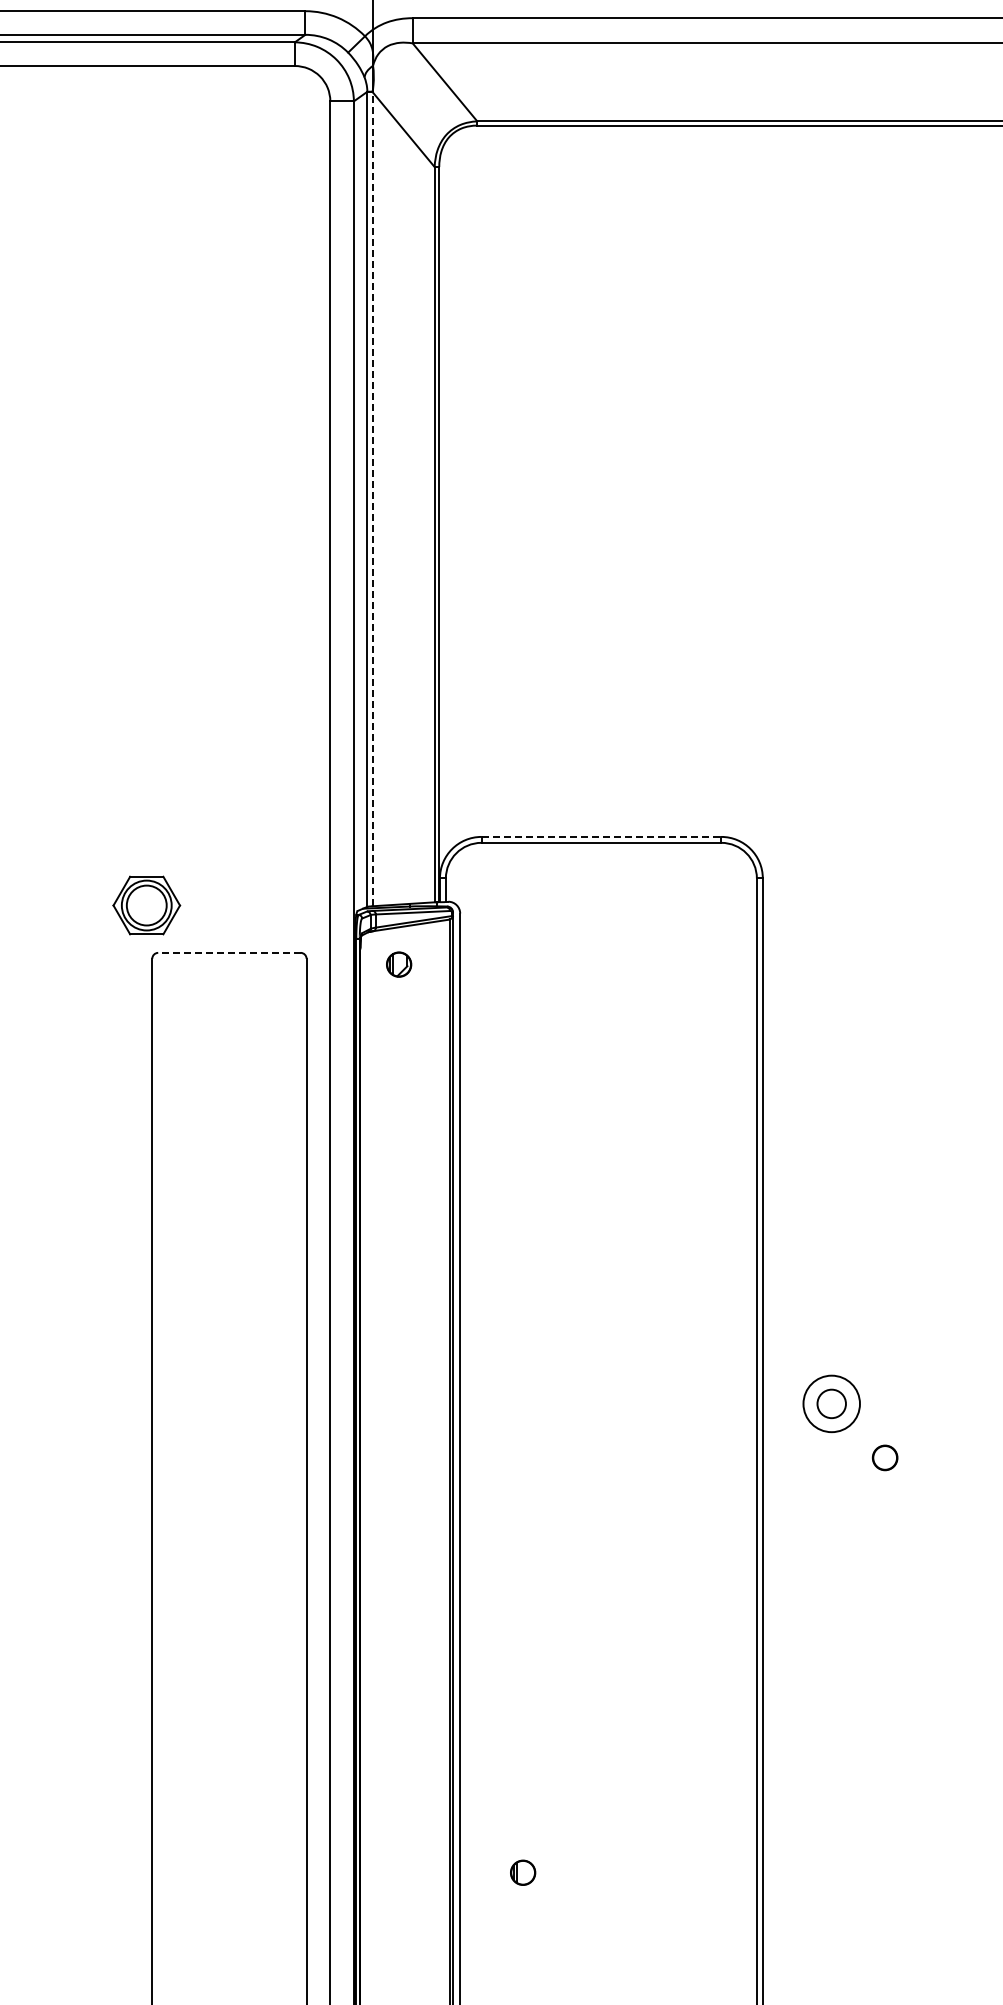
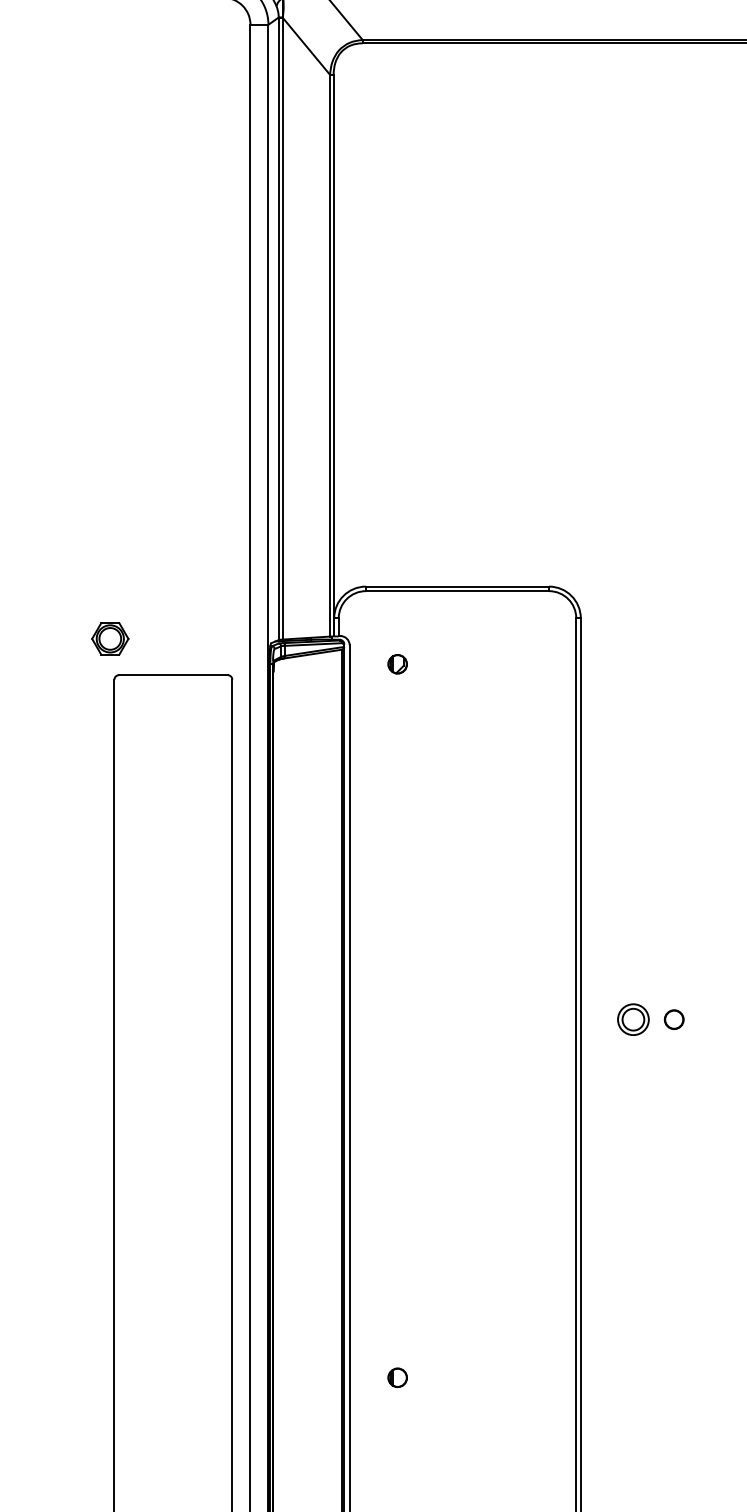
line: (372, 498) -> (282, 328), dashed -> solid
line: (601, 836) -> (457, 586), dashed -> solid
part: (146, 904) -> (110, 638), size x0.71
line: (228, 952) -> (172, 674), dashed -> solid
part: (399, 964) -> (398, 664), moved
circle: (831, 1403) -> (633, 1019), size x0.71
part: (884, 1457) -> (673, 1019), moved

